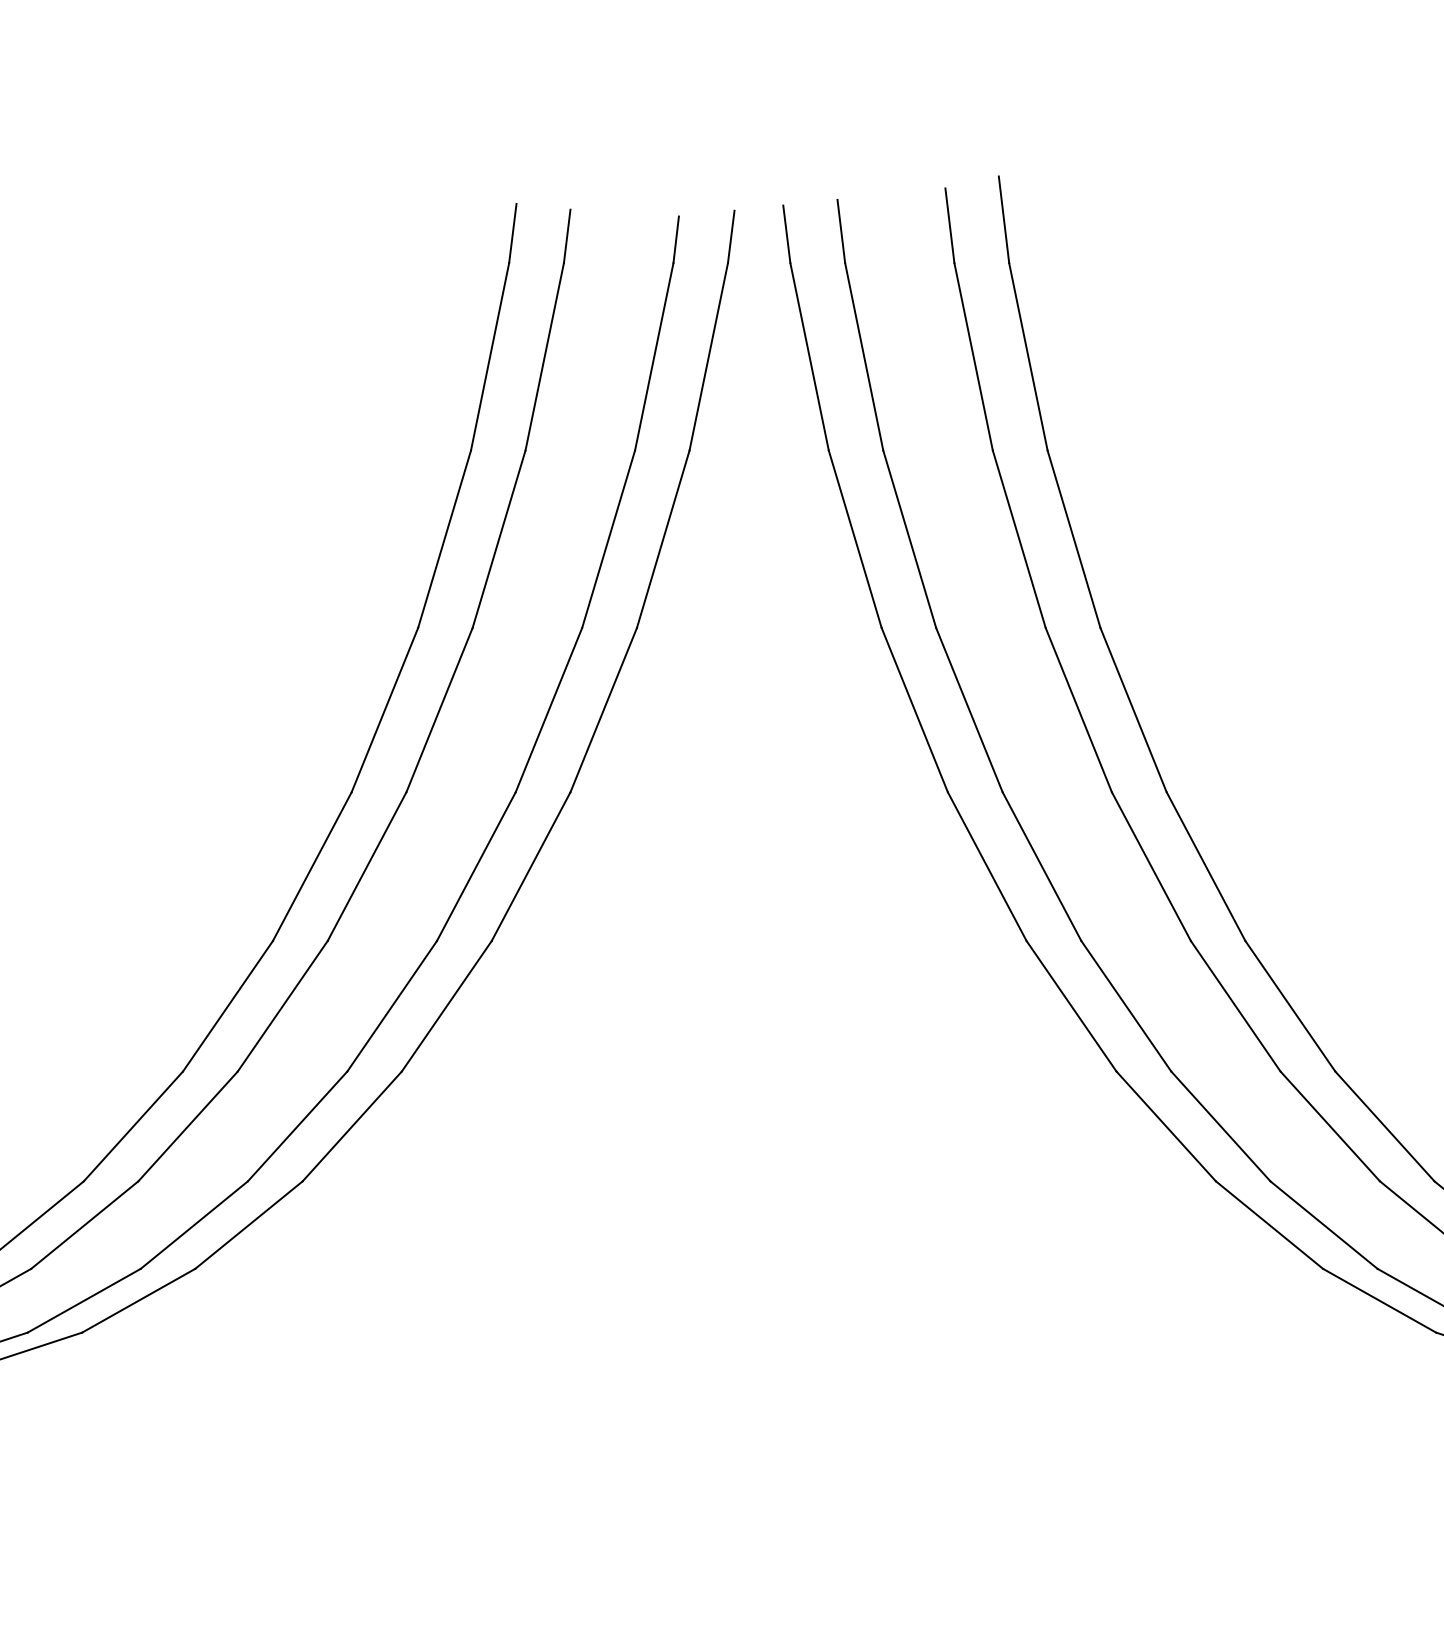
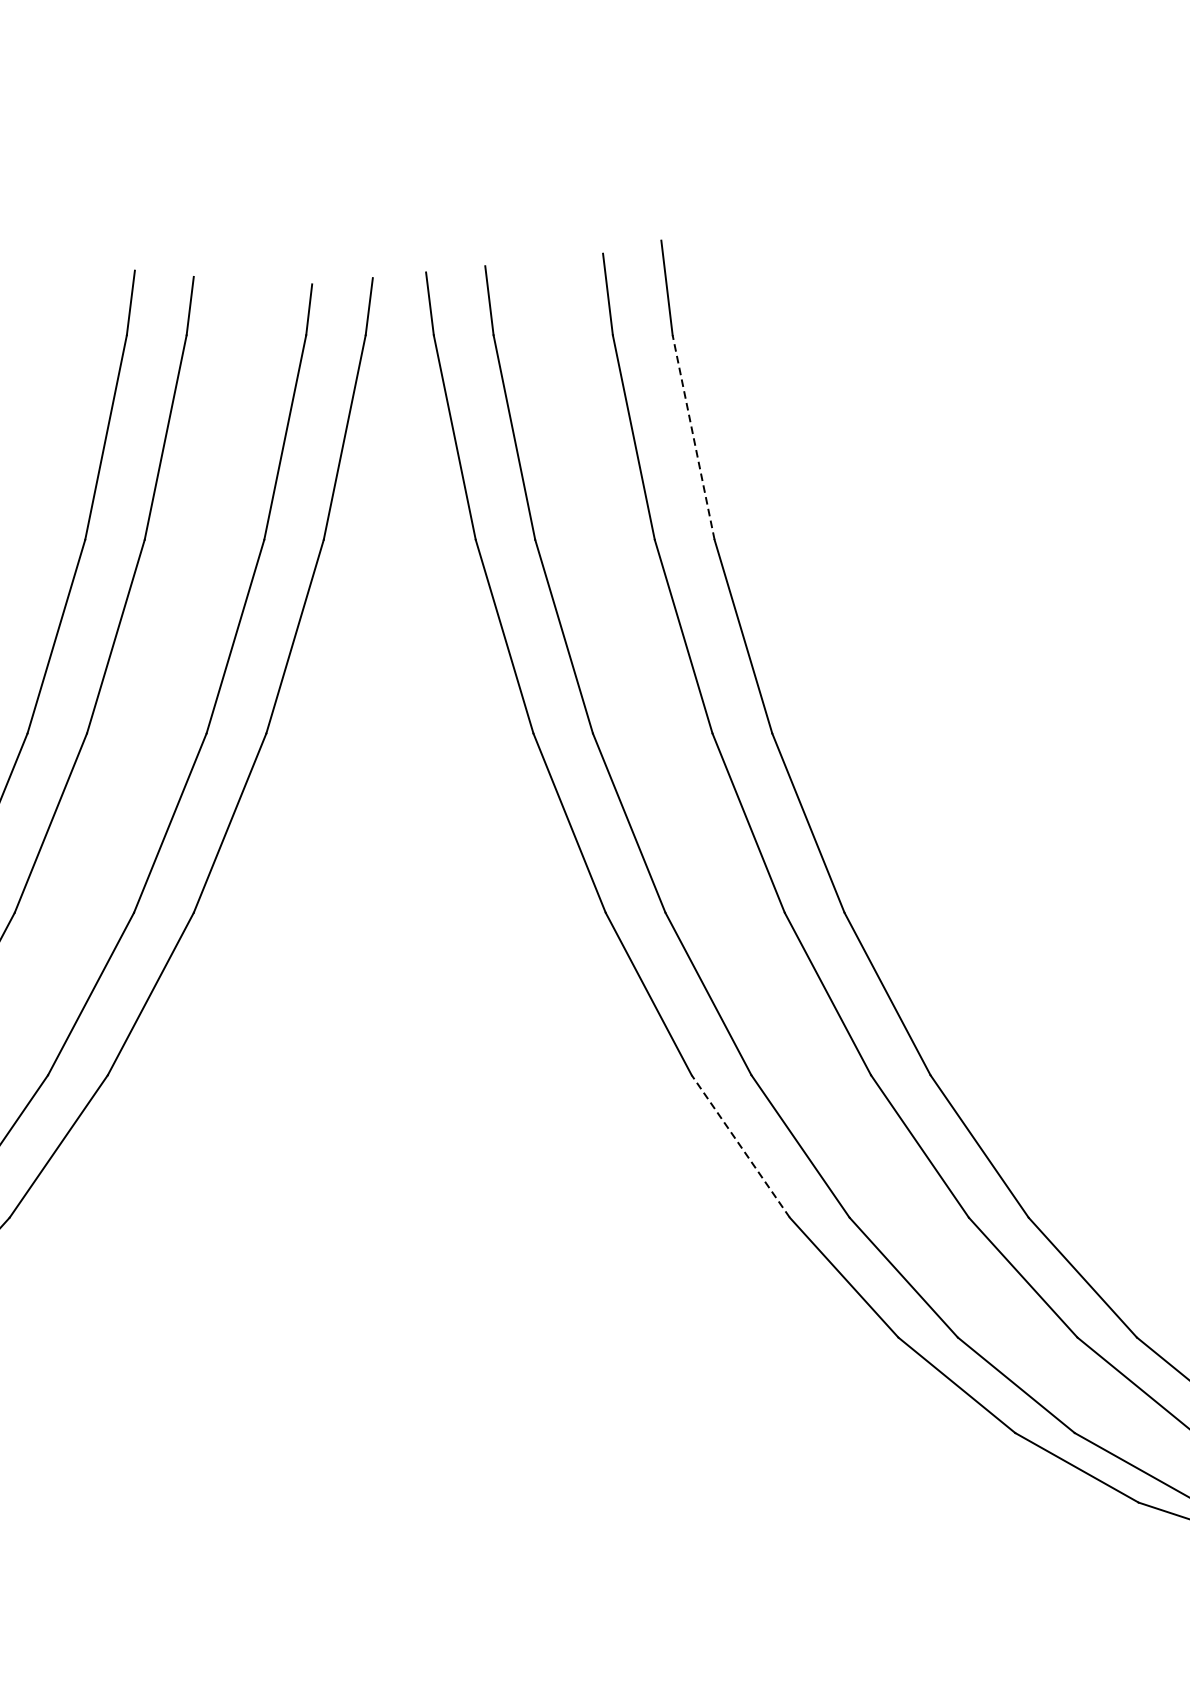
line: (1028, 356) -> (693, 437), solid -> dashed
line: (1071, 1005) -> (740, 1145), solid -> dashed

